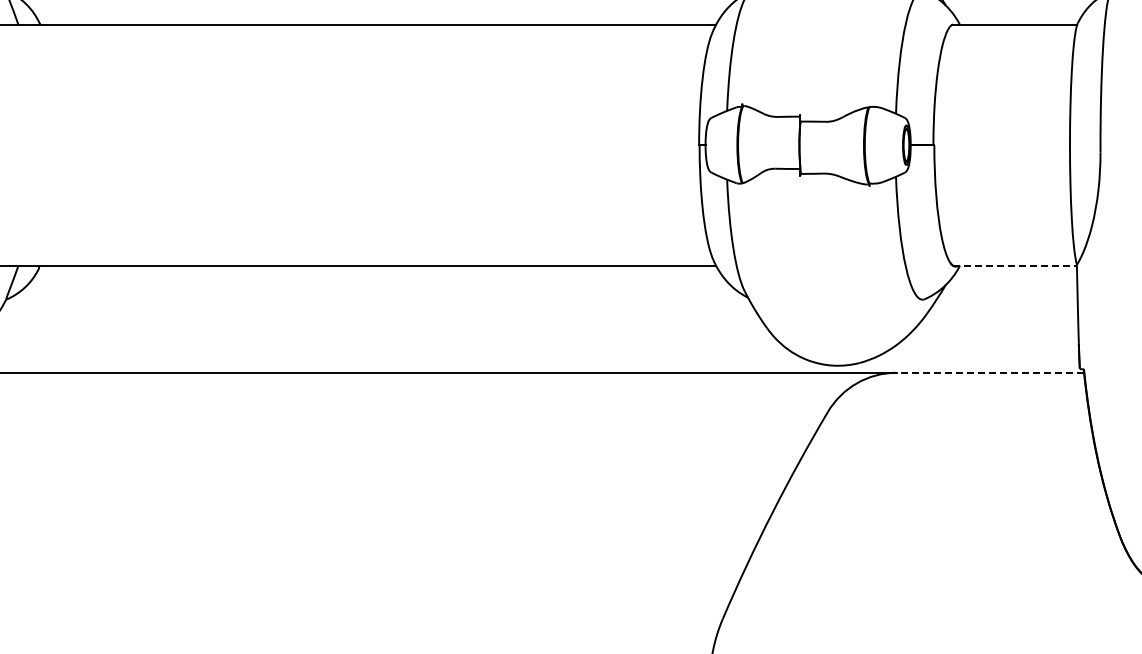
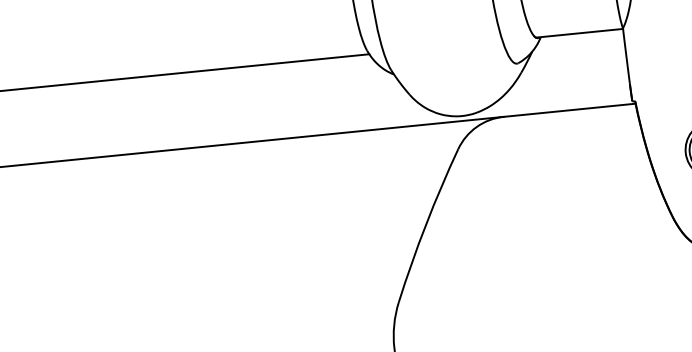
line: (1015, 265) -> (579, 33), dashed -> solid
line: (990, 372) -> (569, 110), dashed -> solid

